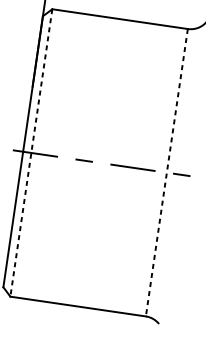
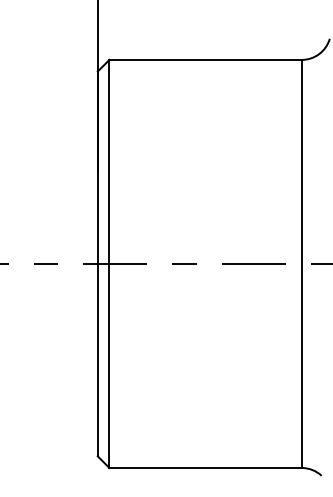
line: (31, 153) -> (109, 264), dashed -> solid
line: (166, 173) -> (301, 264), dashed -> solid

